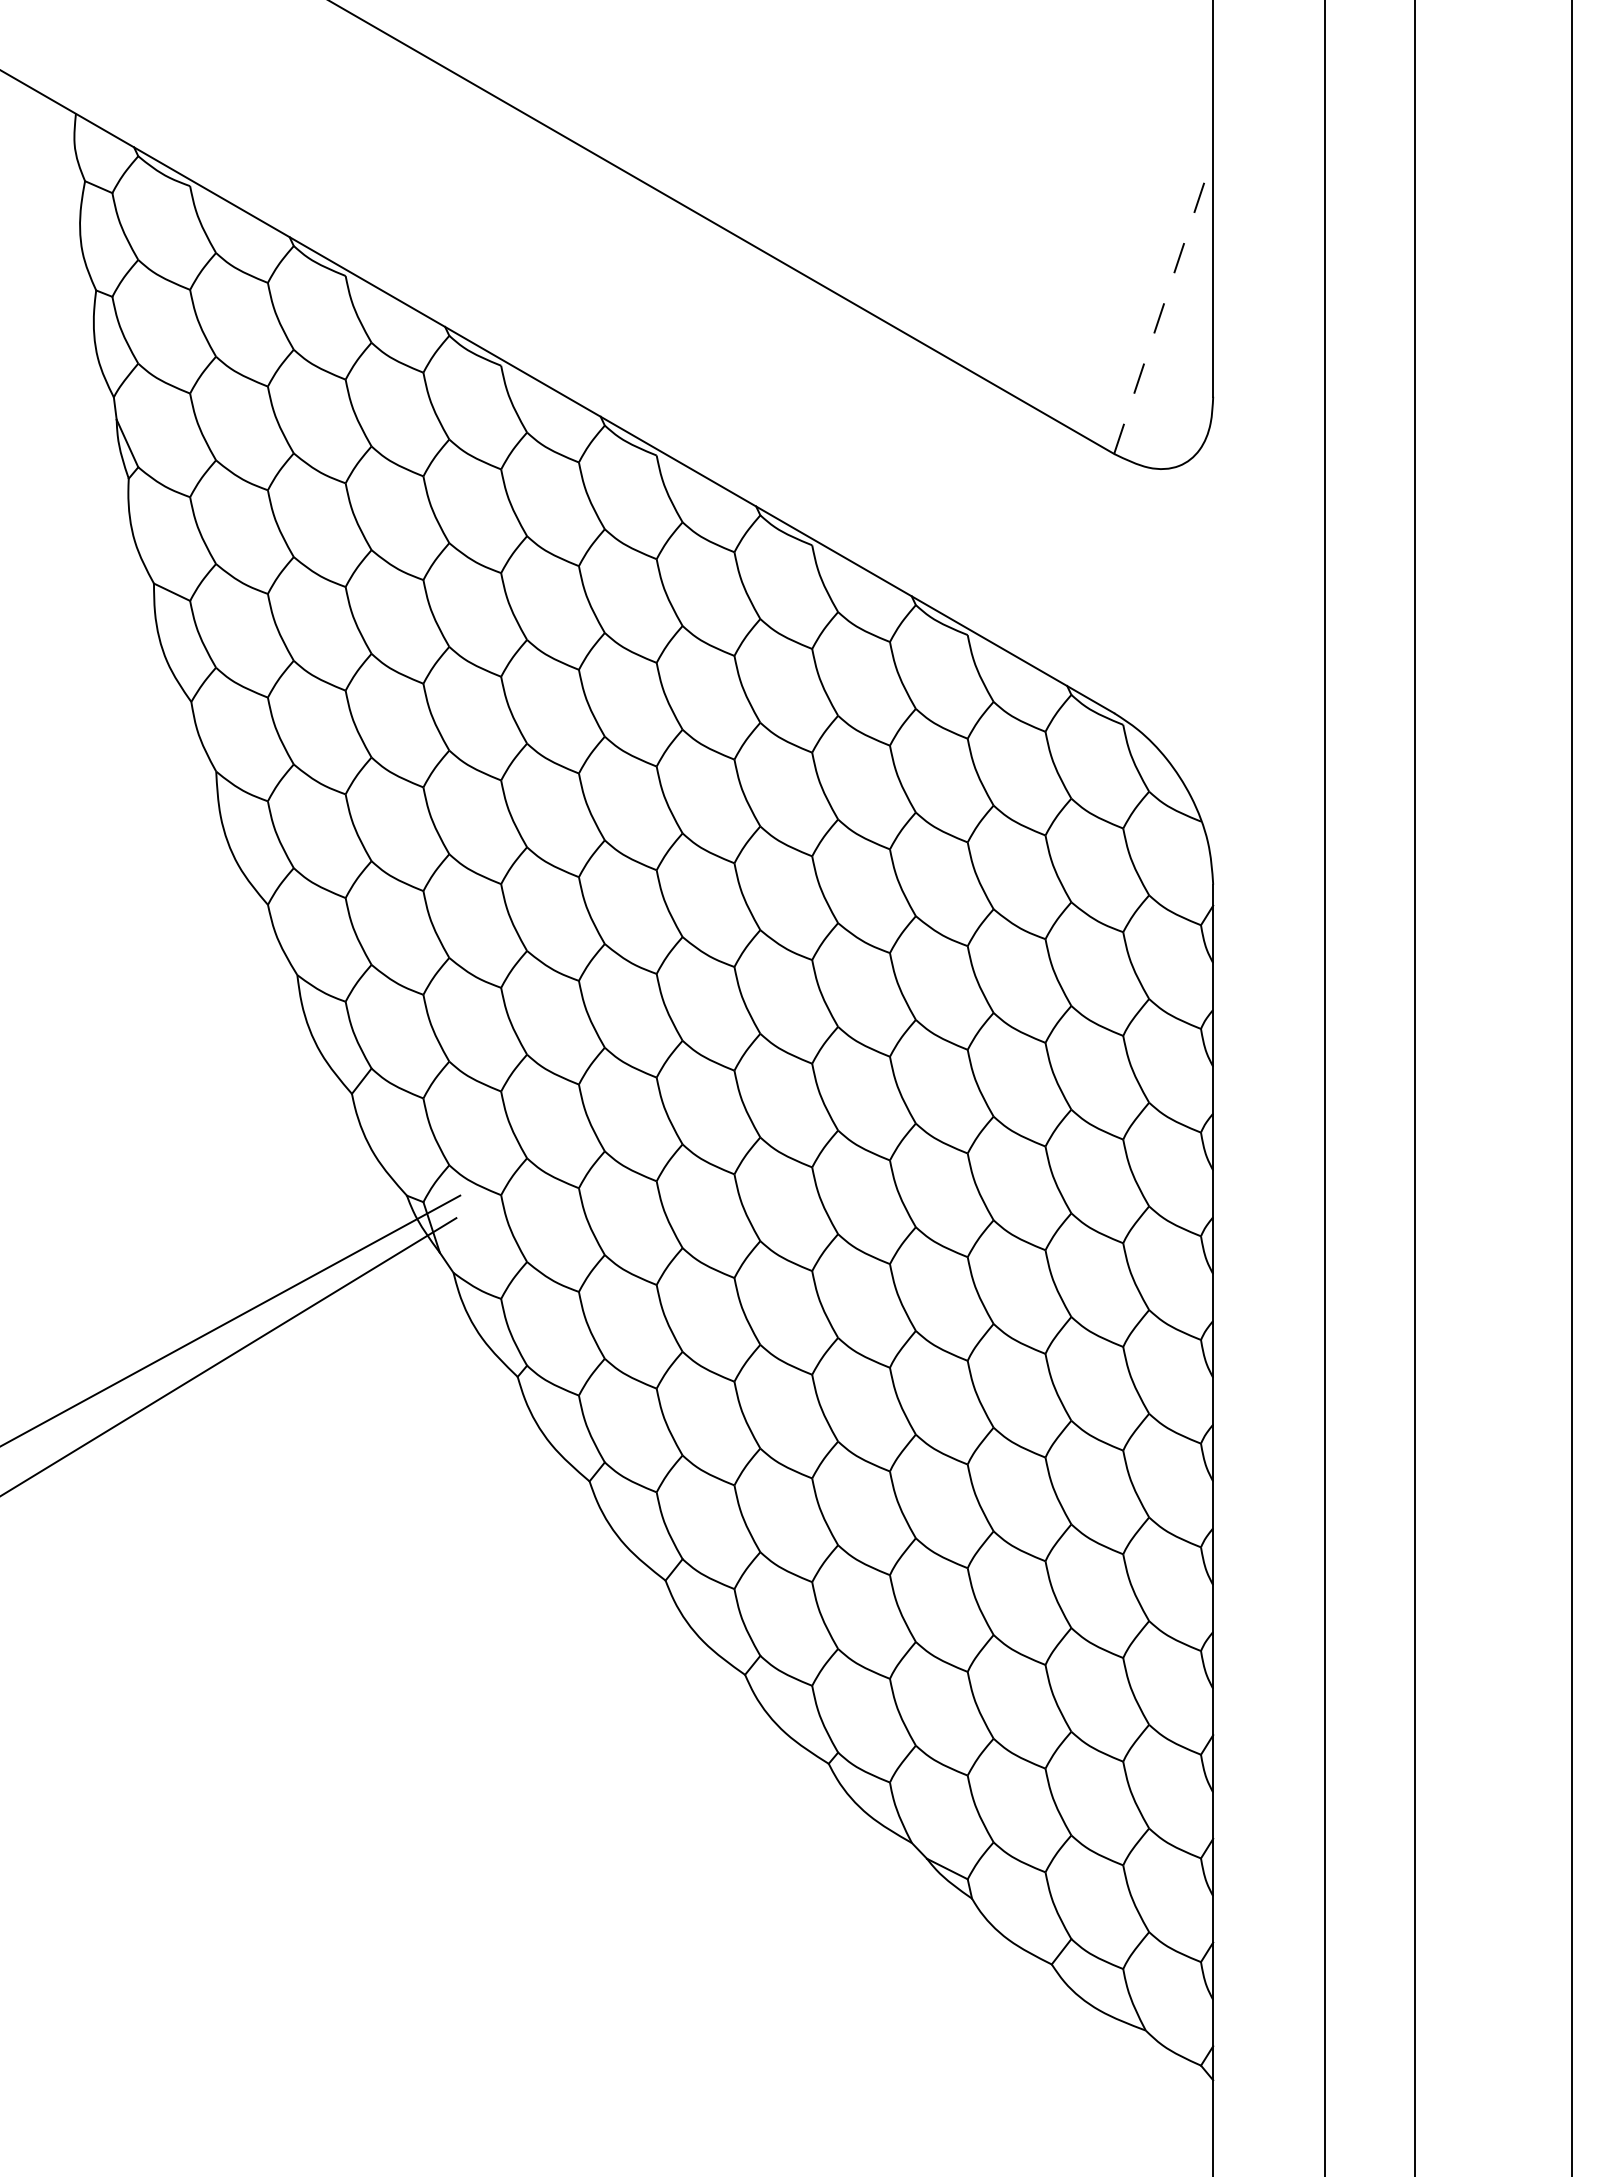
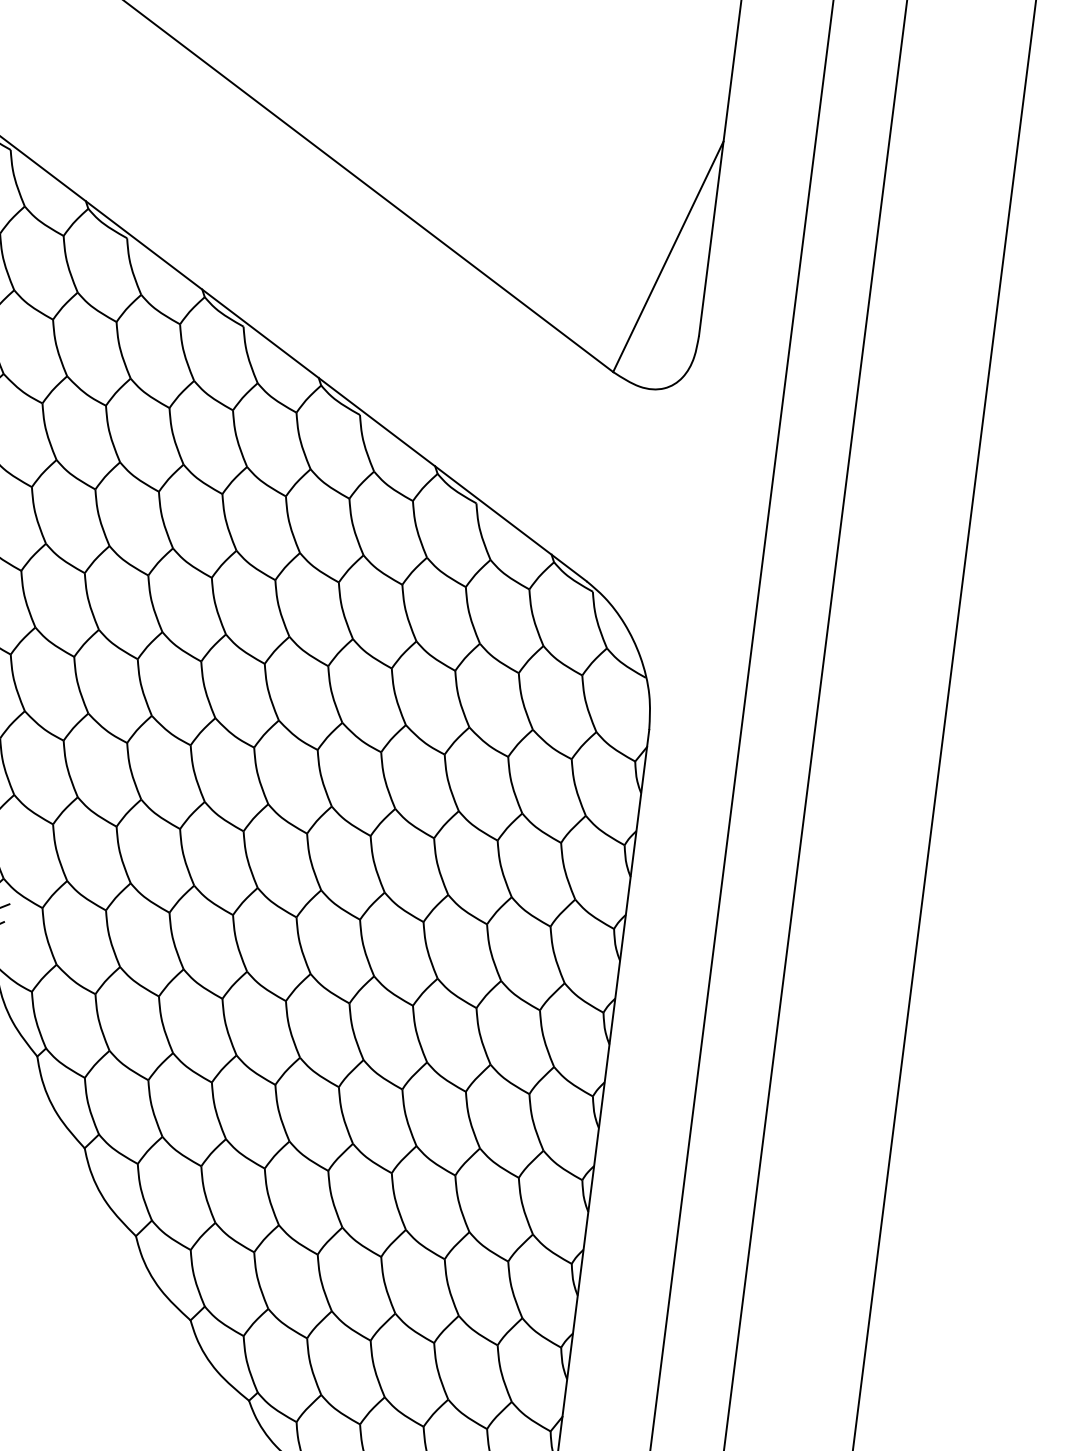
line: (1163, 304) -> (668, 256), dashed -> solid

